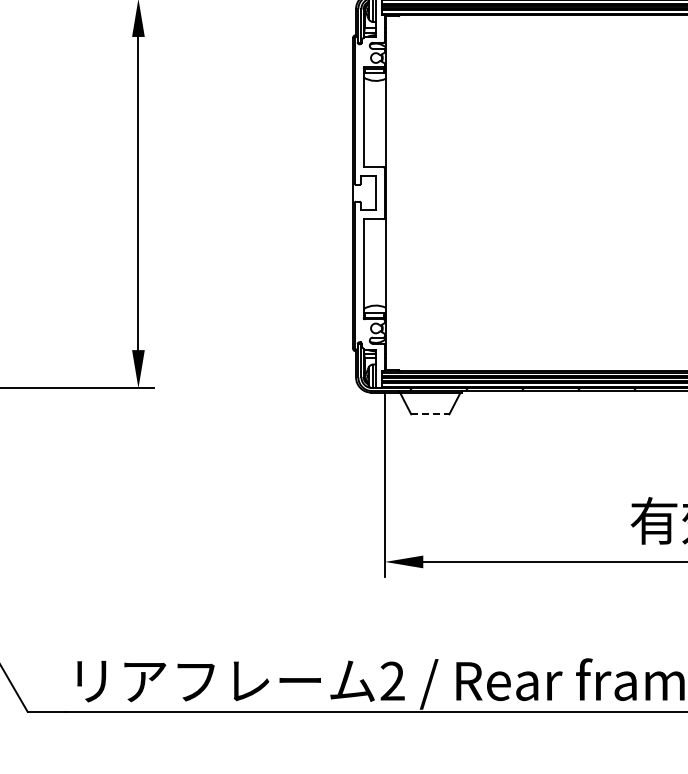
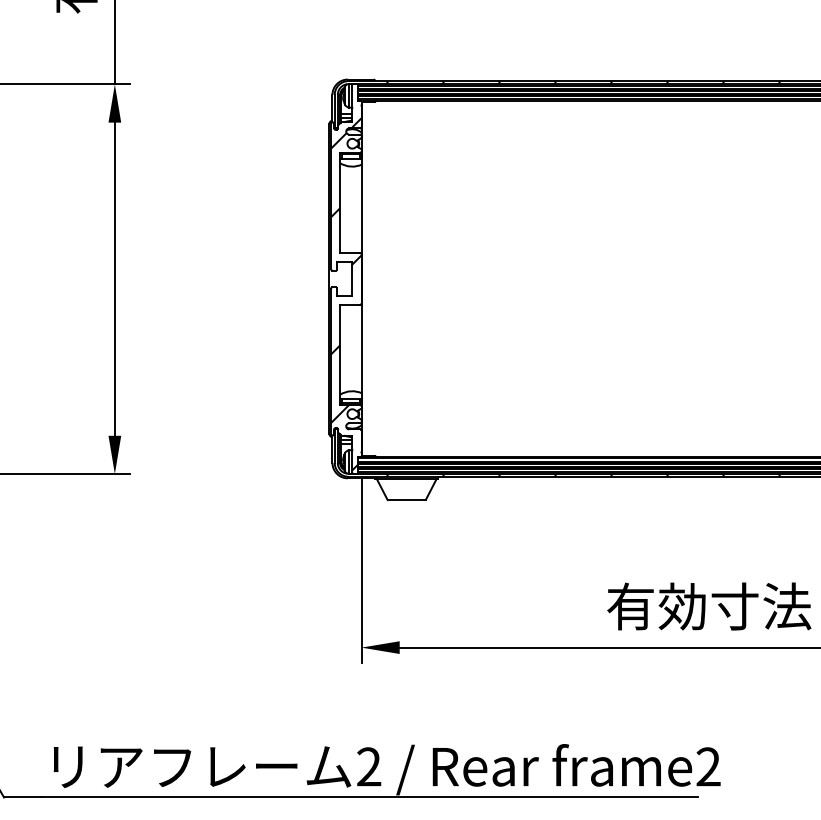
hatch: (369, 208) -> (345, 294), added
line: (431, 414) -> (407, 500), dashed -> solid

